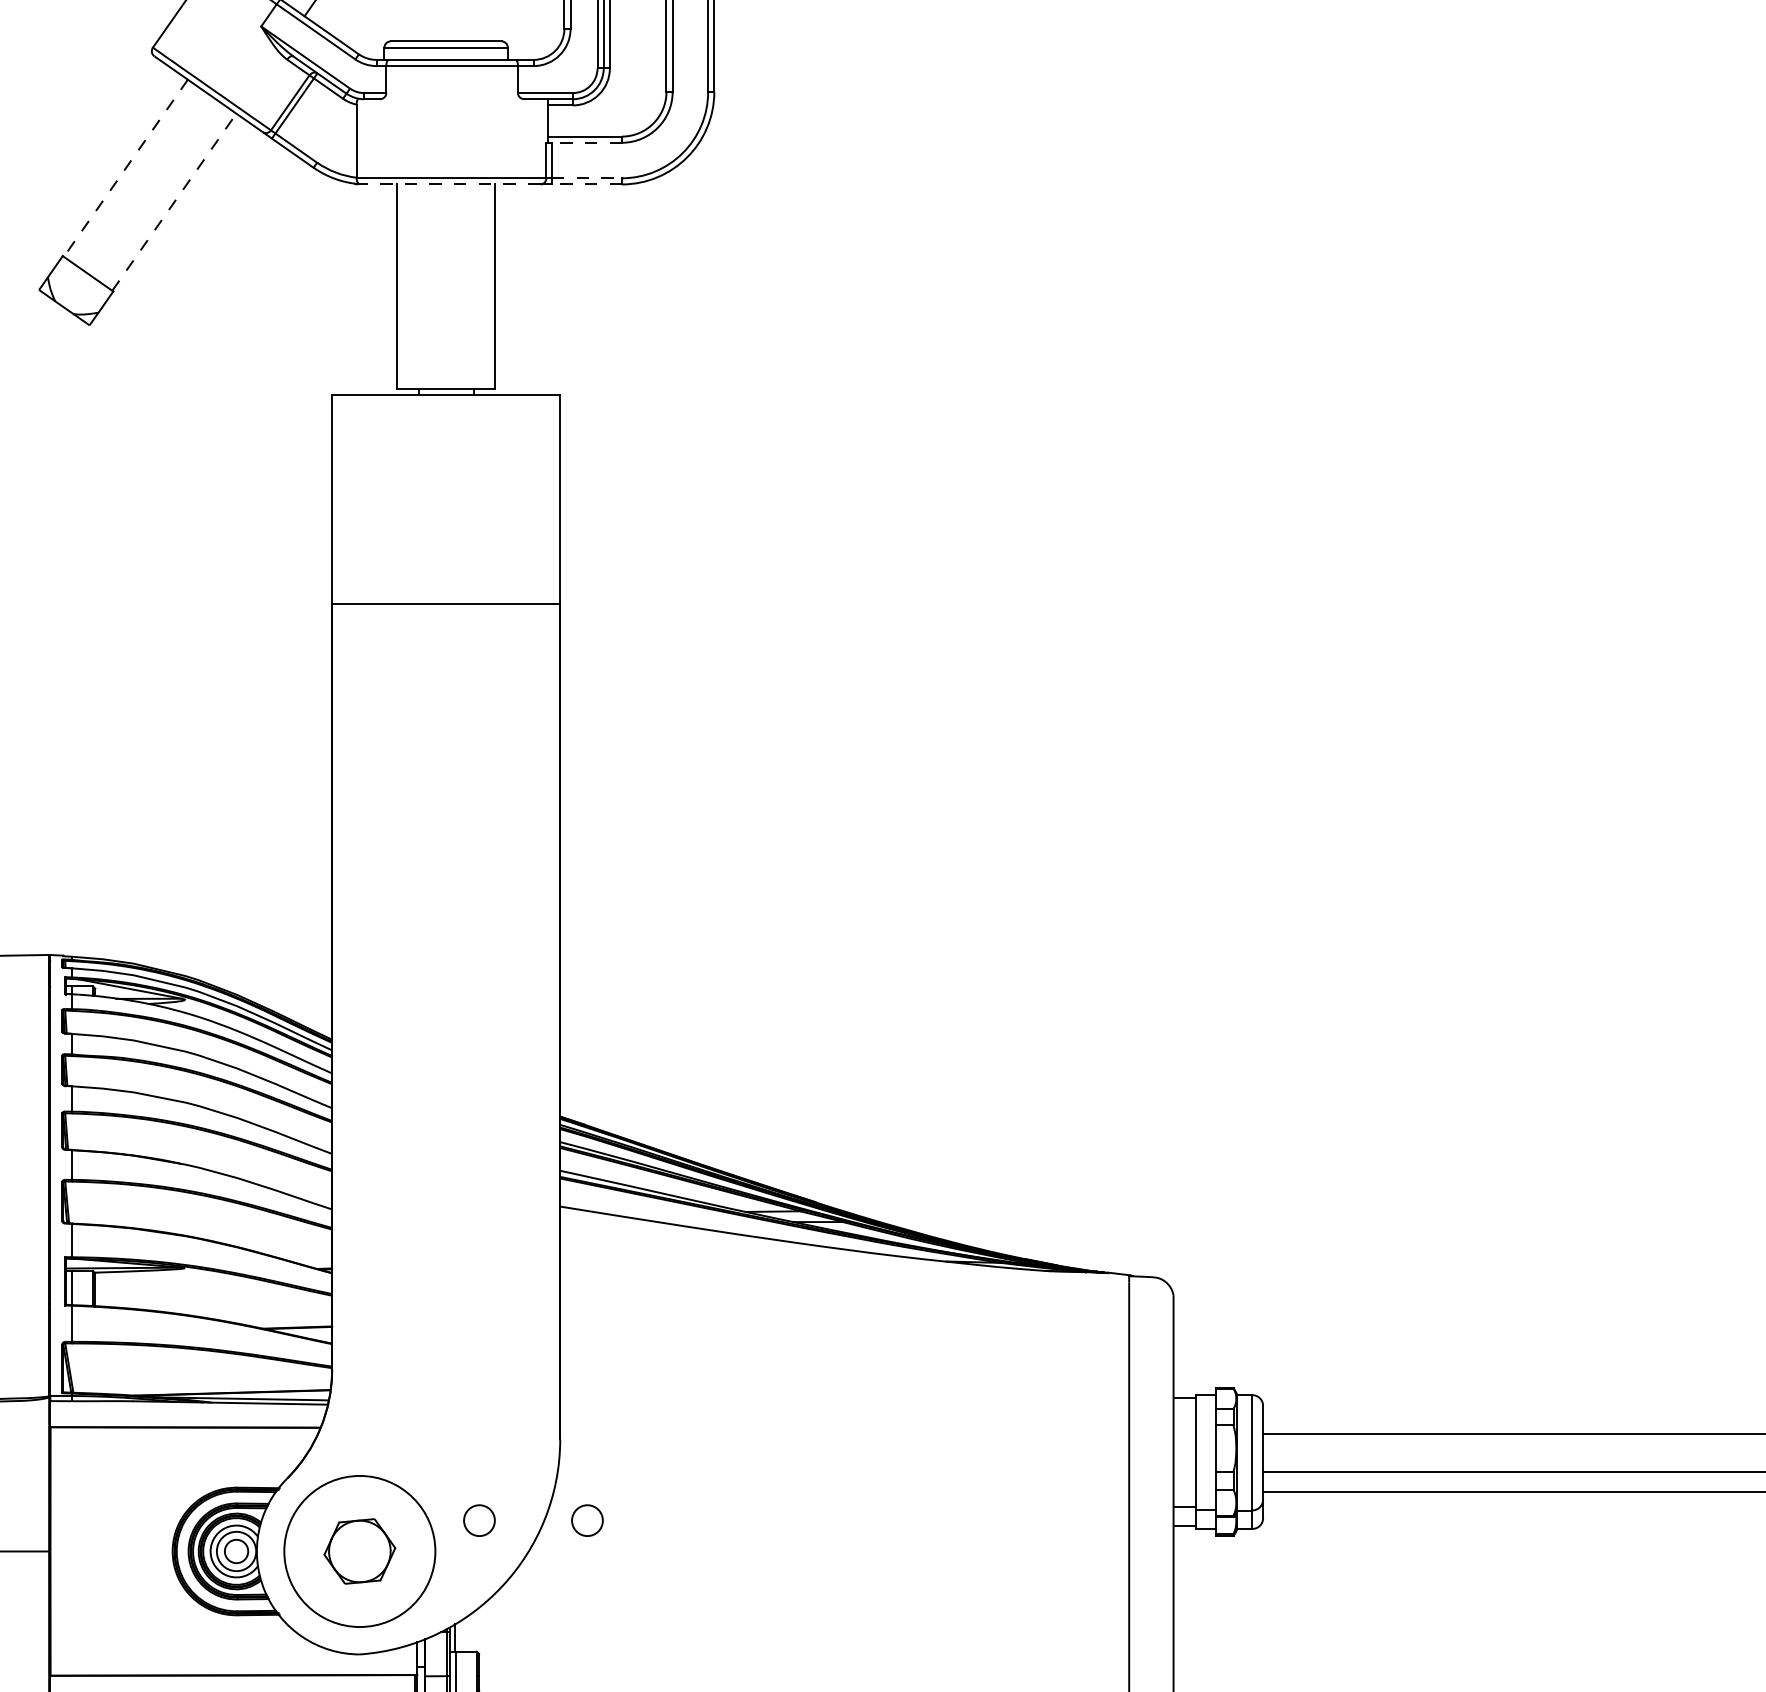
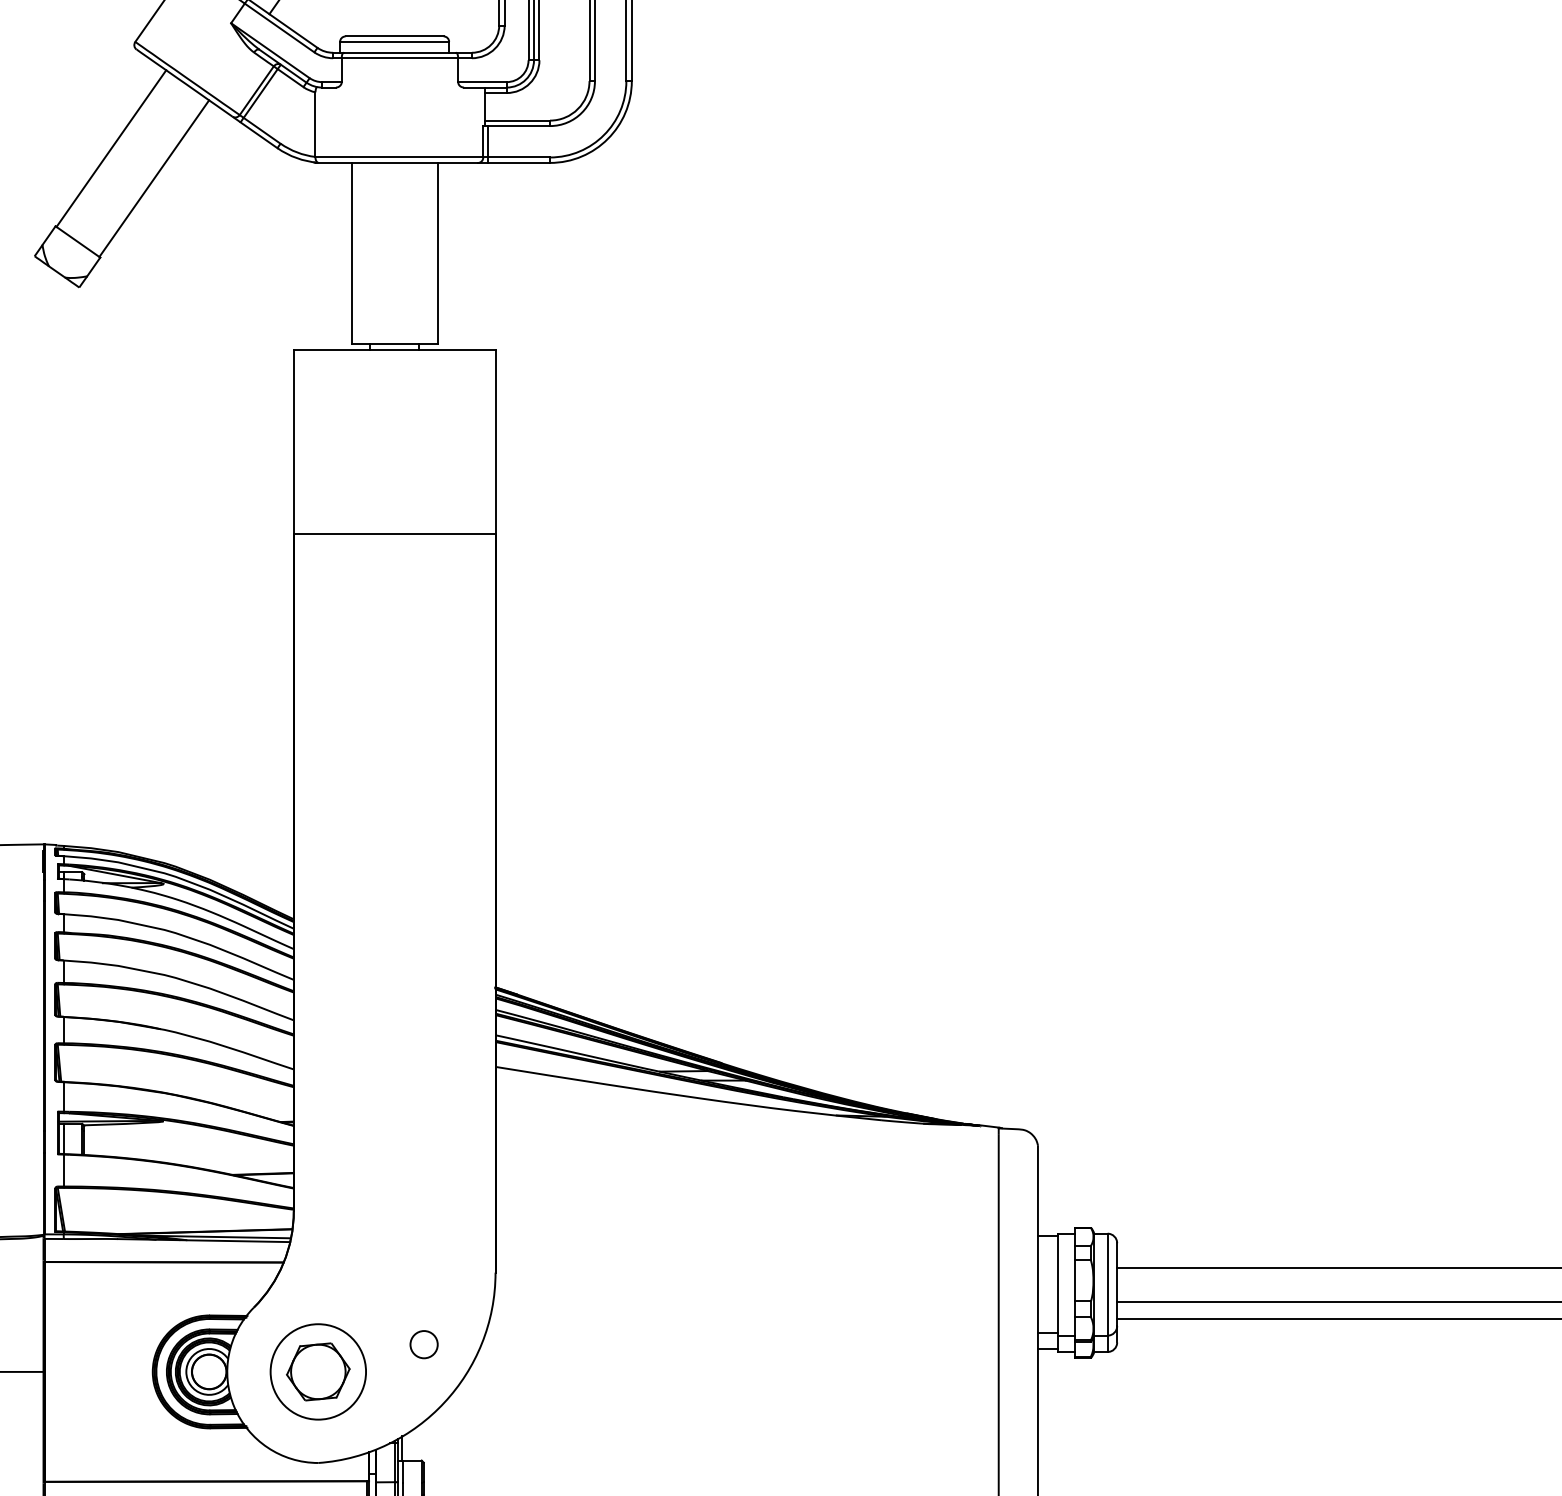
line: (586, 142) -> (518, 125), dashed -> solid
line: (125, 168) -> (111, 148), dashed -> solid
line: (586, 178) -> (518, 157), dashed -> solid
line: (448, 184) -> (396, 162), dashed -> solid
line: (586, 184) -> (518, 162), dashed -> solid
line: (174, 201) -> (154, 178), dashed -> solid
circle: (587, 1520) -> (519, 1344), removed
circle: (236, 1551) -> (209, 1371), size x1.67
circle: (359, 1551) -> (318, 1371), size x0.71

